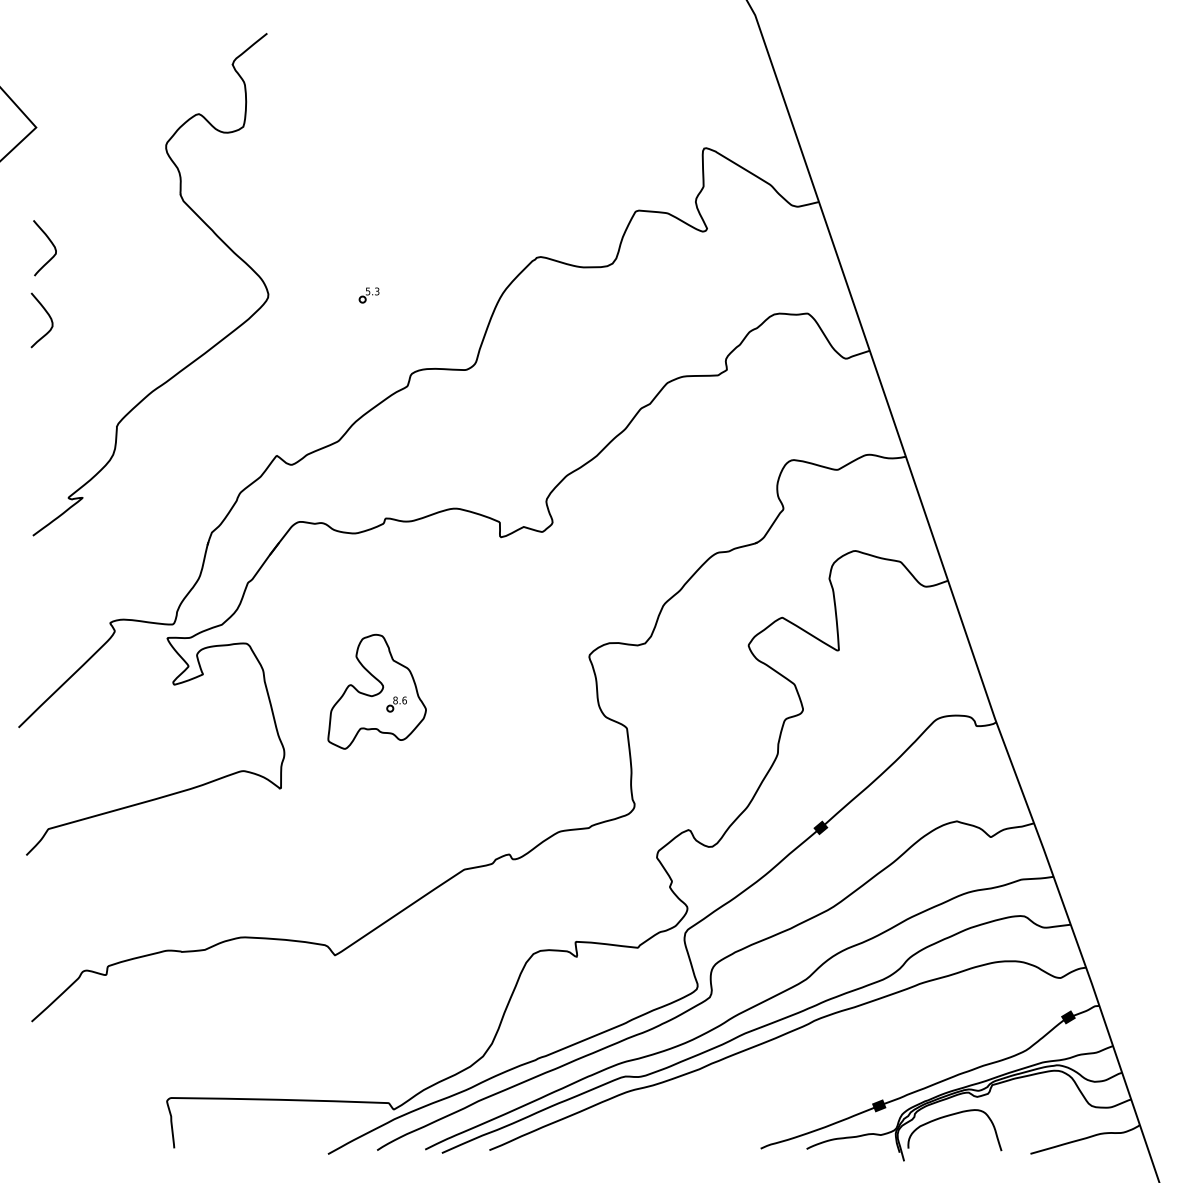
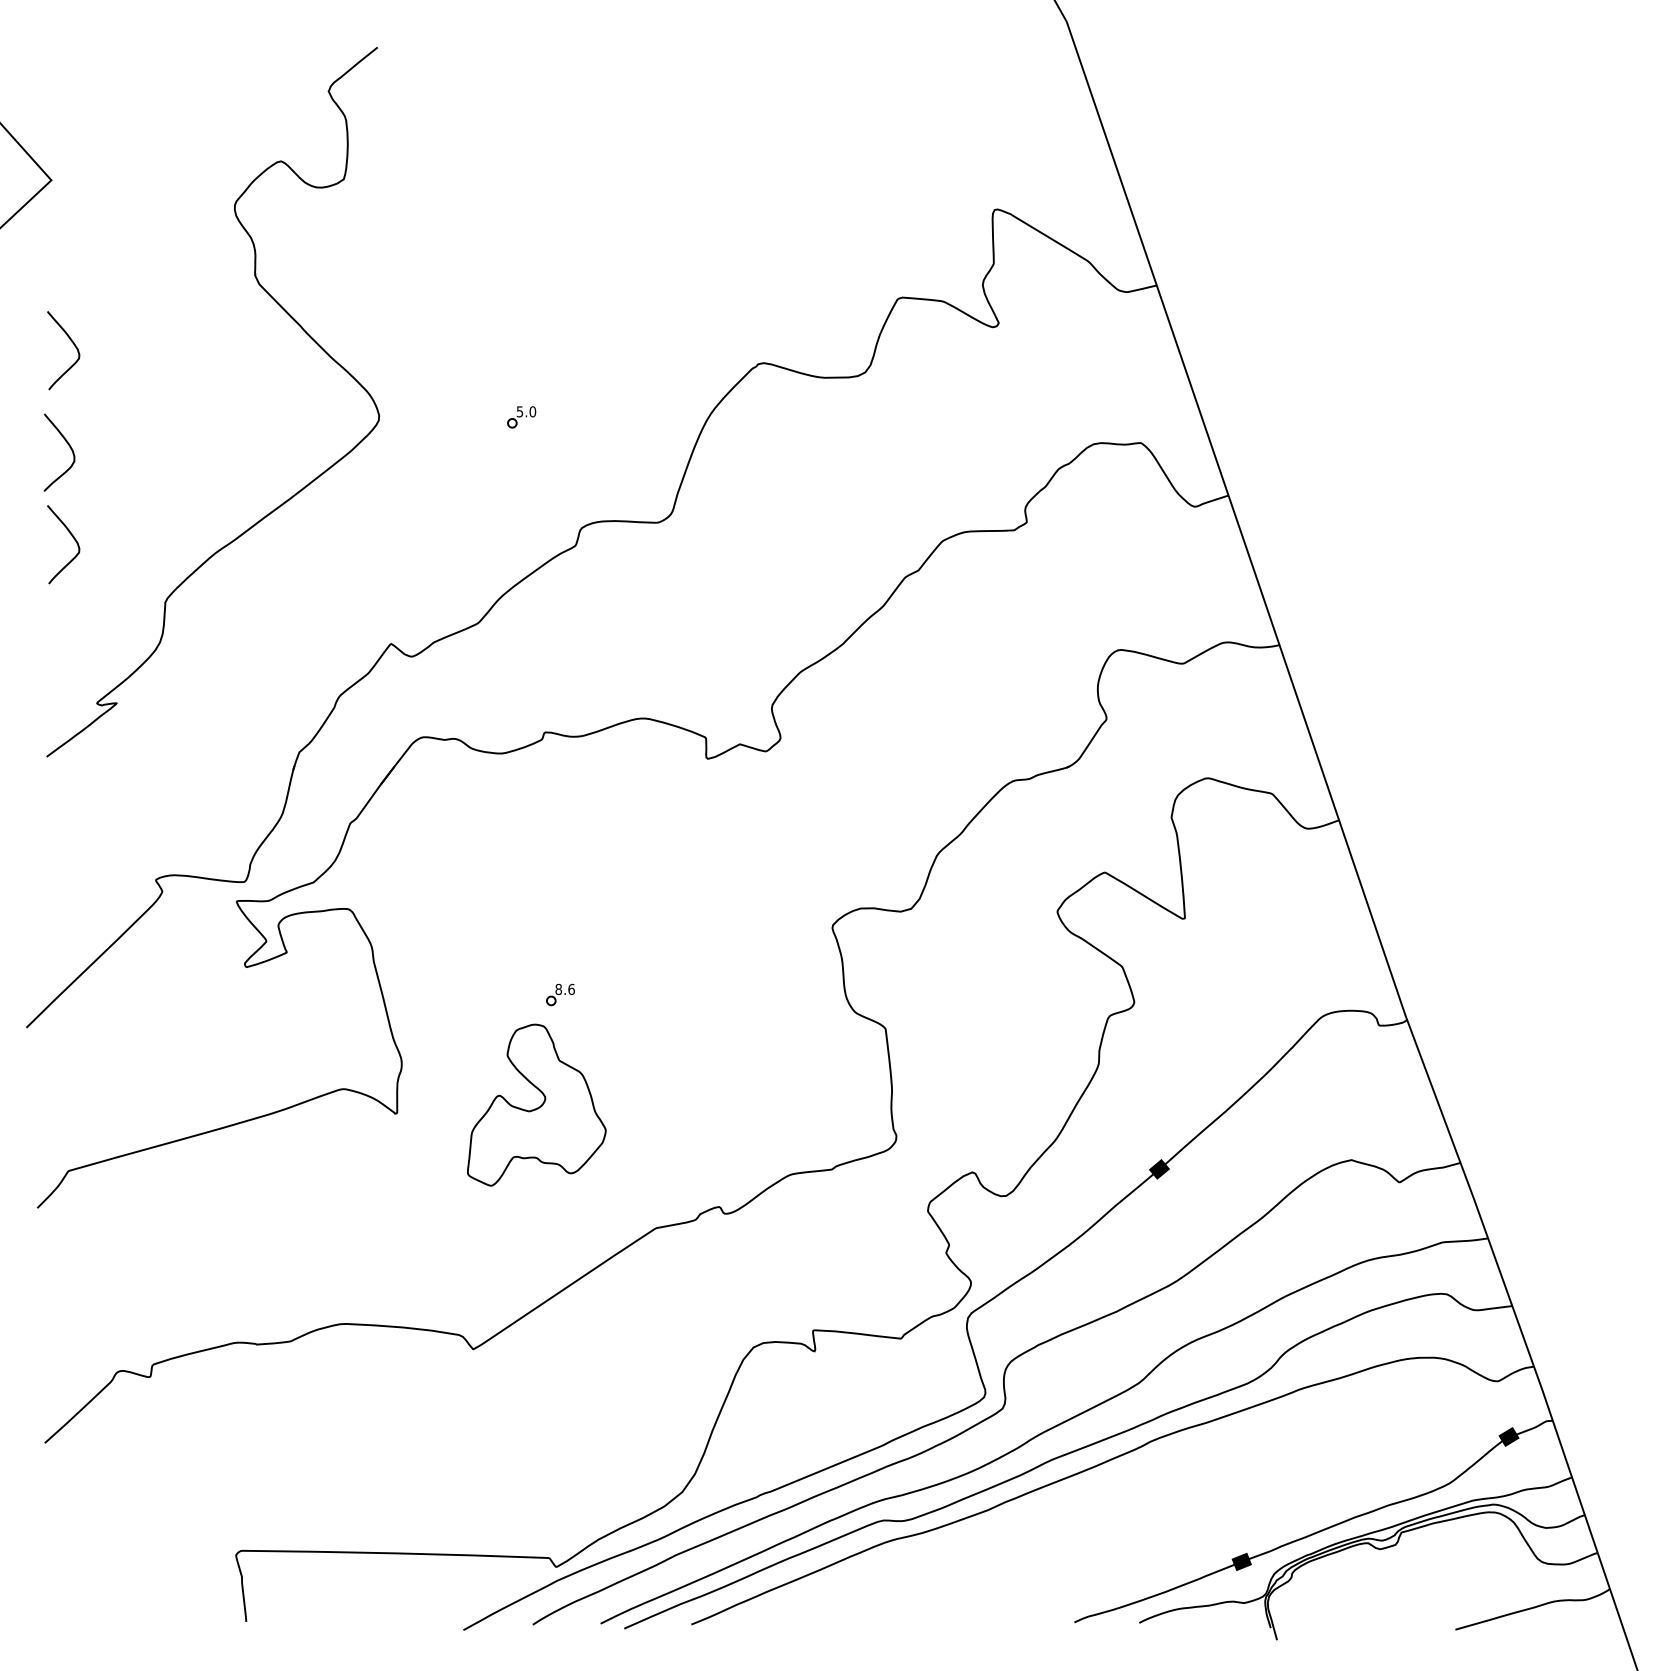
text: (376, 291) -> (532, 411), 5.3 -> 5.0
curve: (50, 379) -> (71, 536), added
part: (376, 691) -> (536, 1104), moved
curve: (949, 1116) -> (1341, 1576), removed

